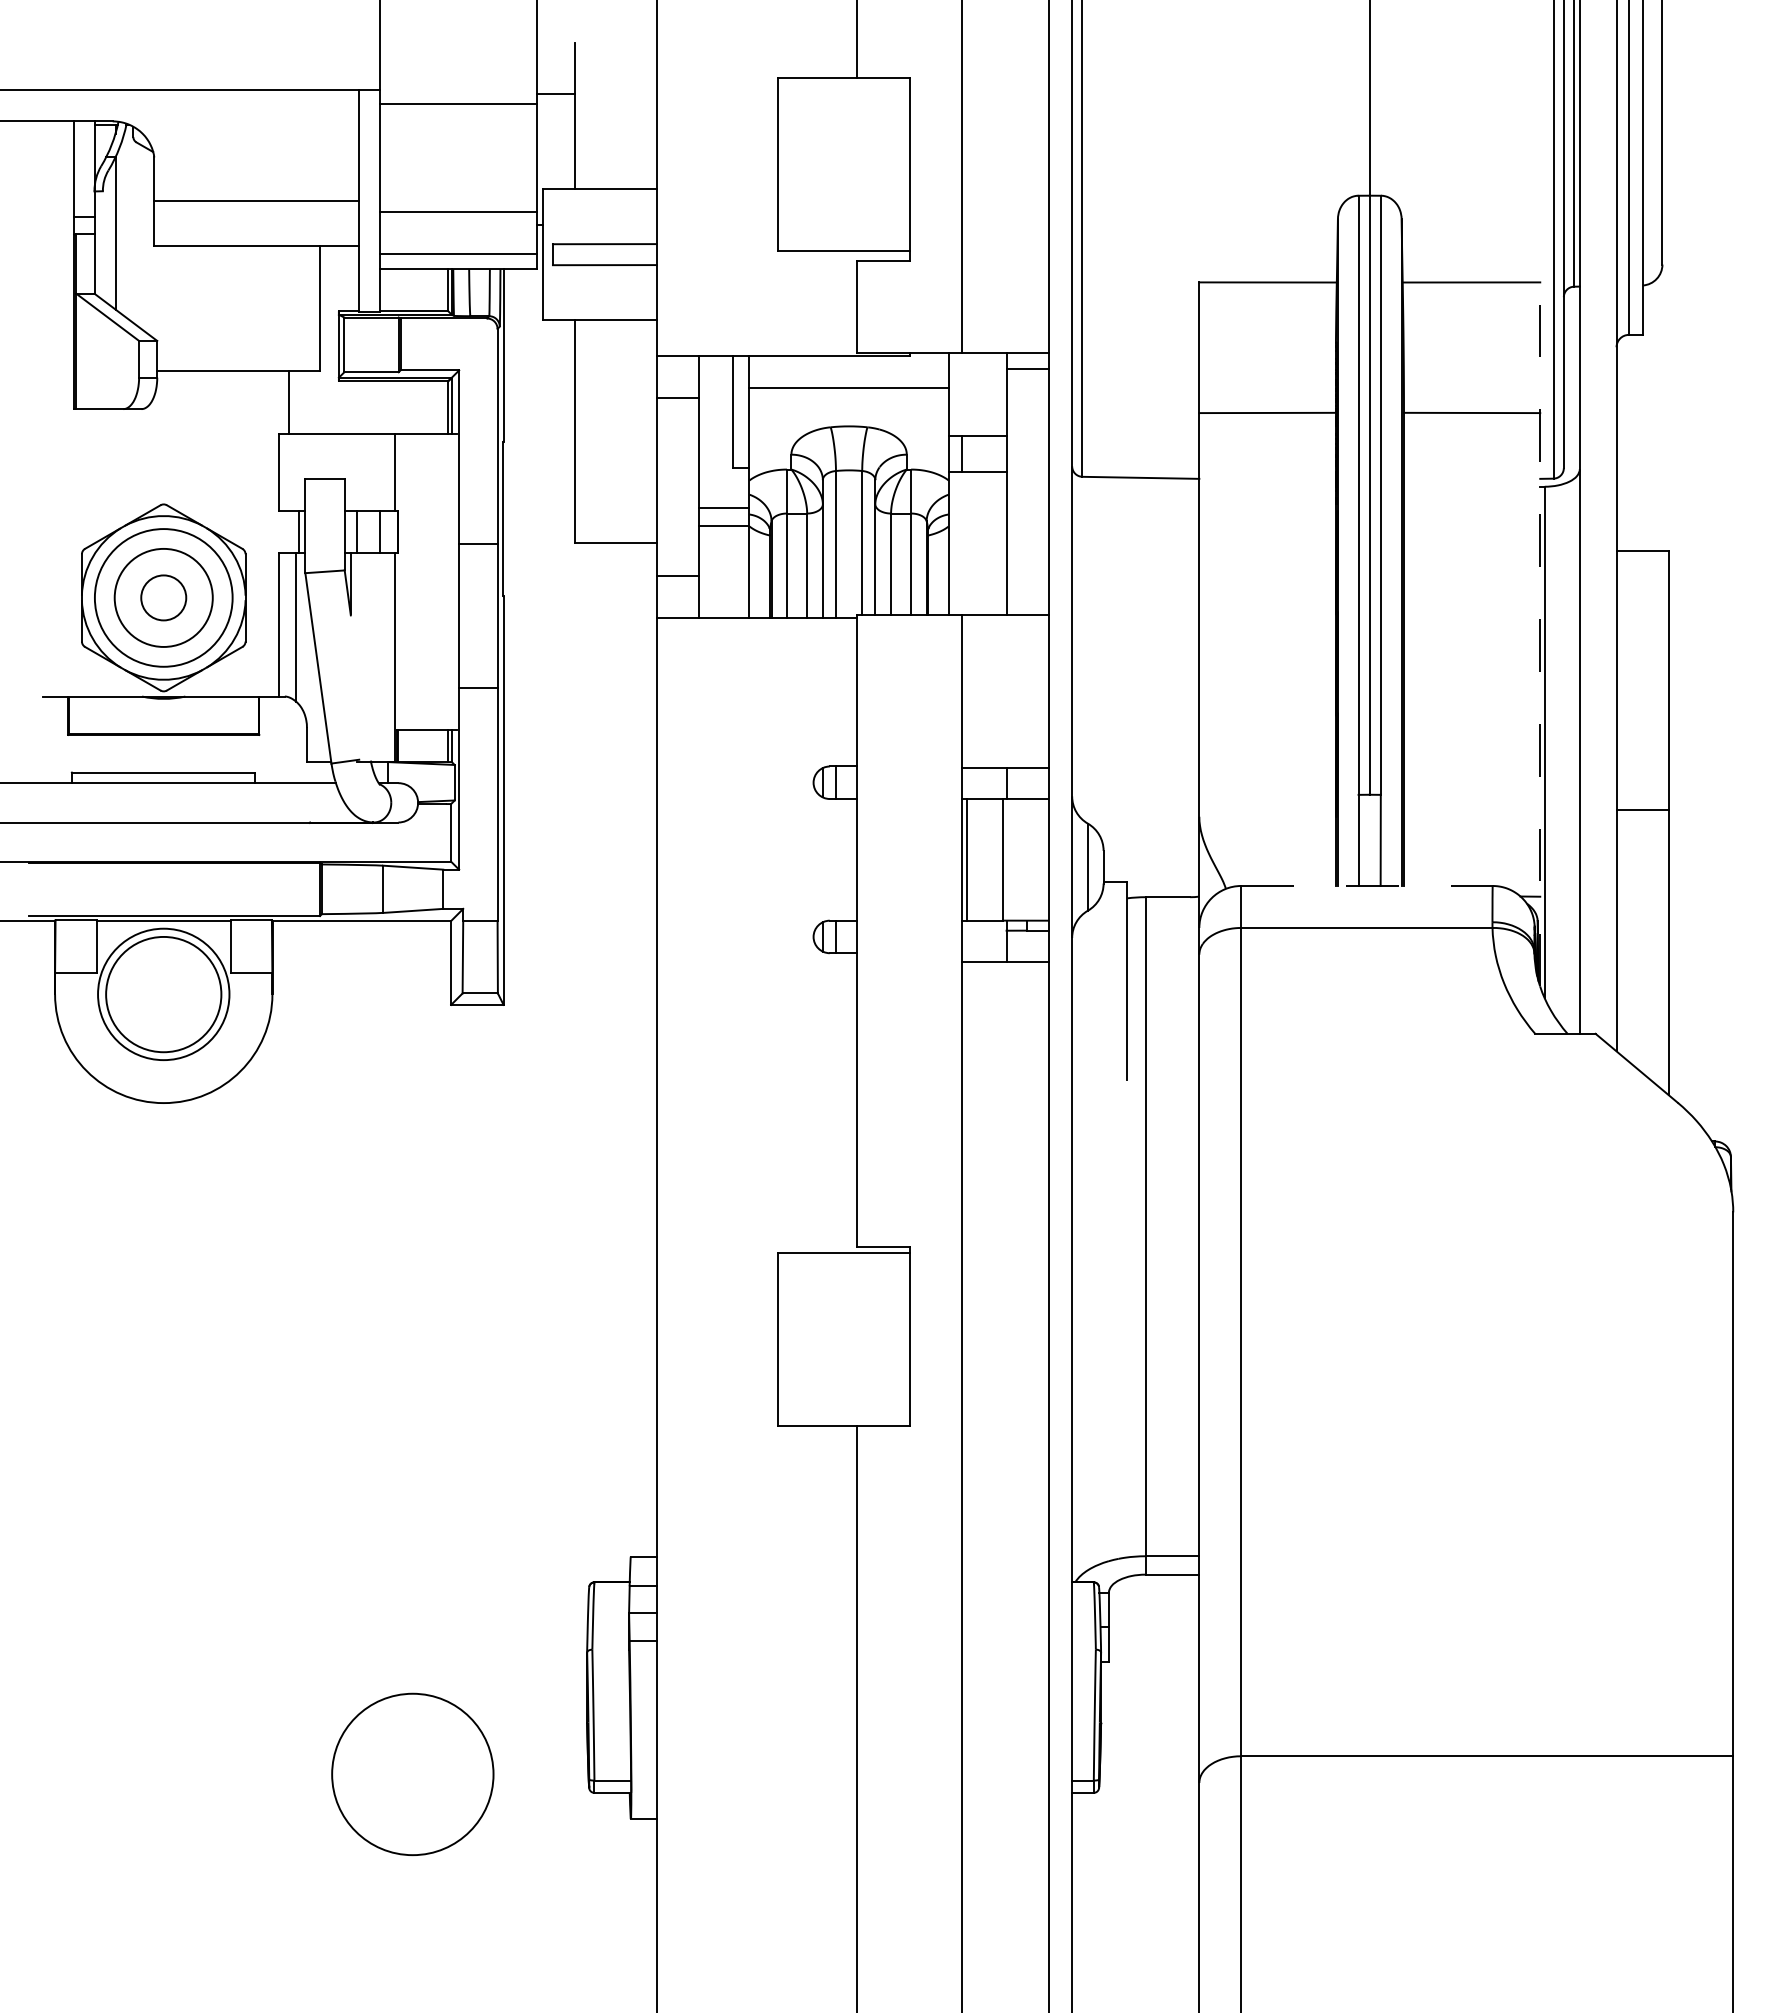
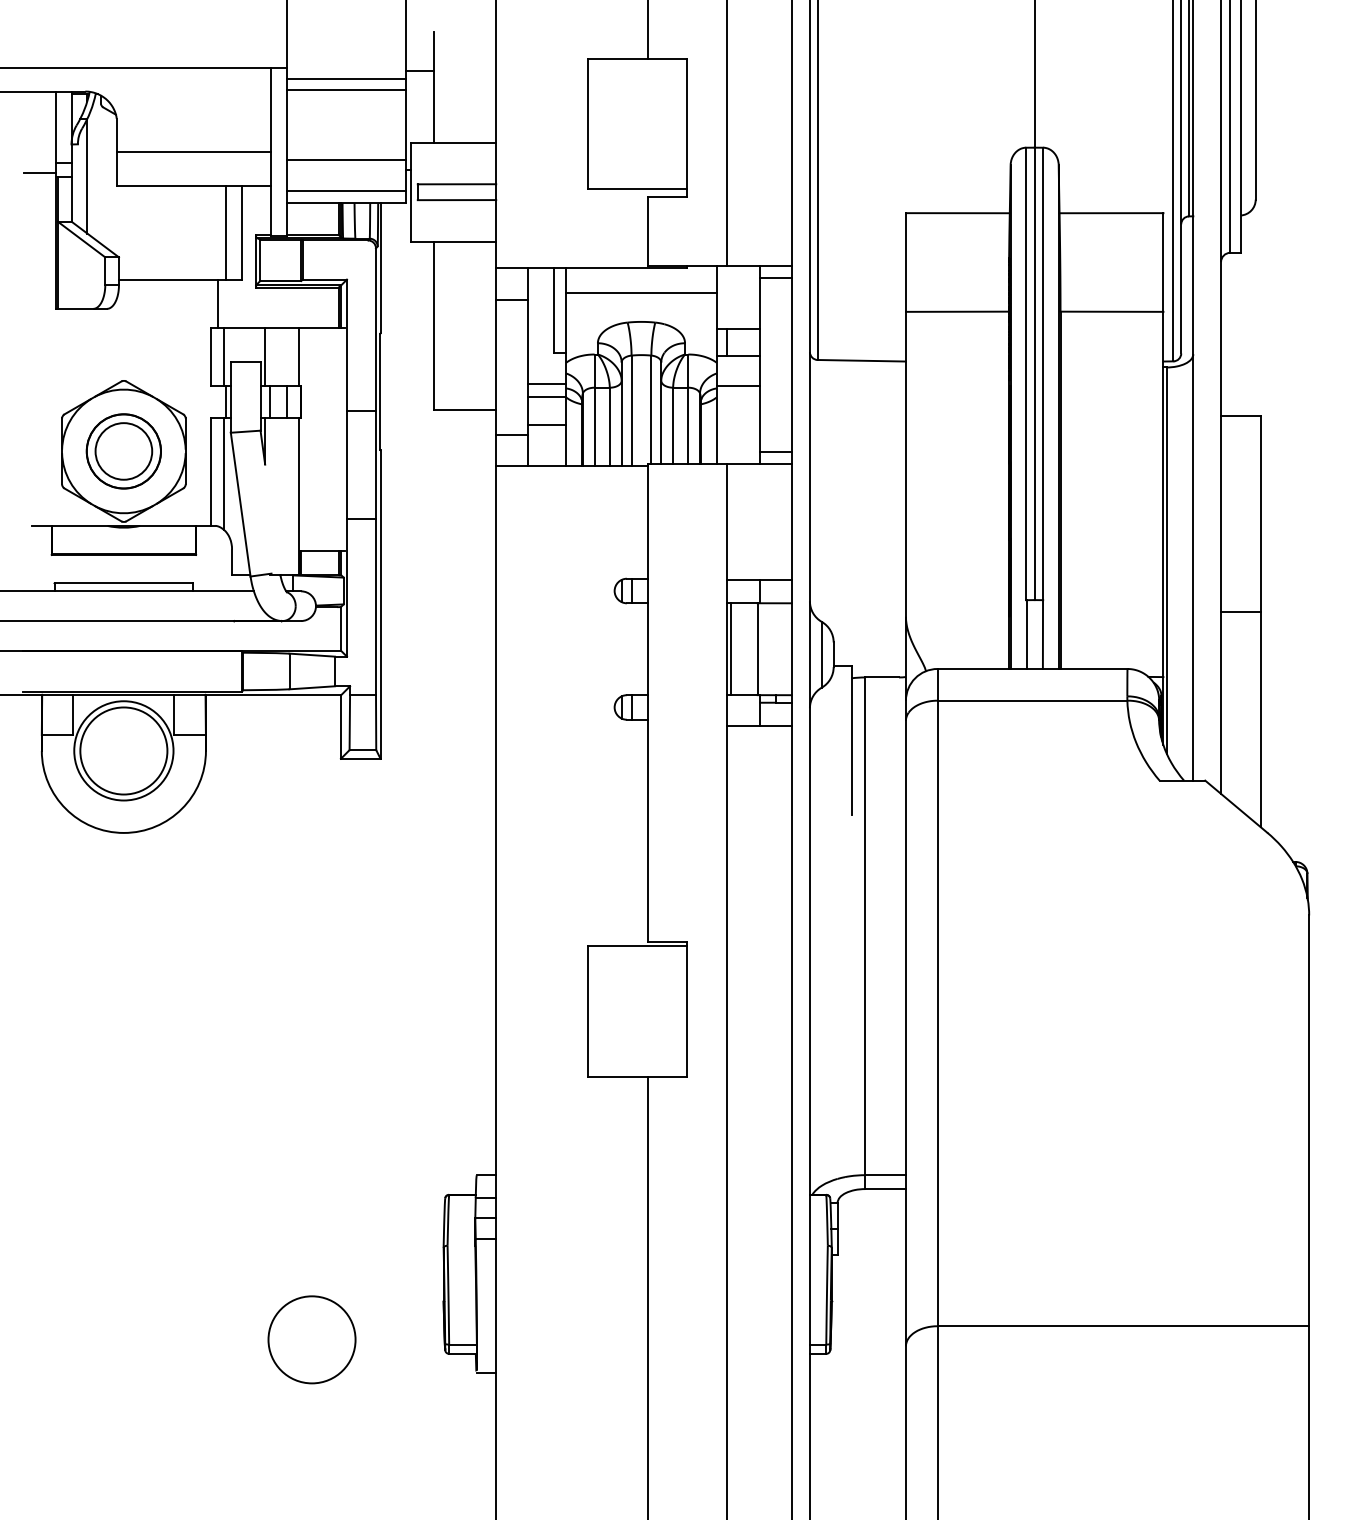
line: (458, 118) -> (346, 89), added
line: (52, 229) -> (39, 173), added
line: (299, 308) -> (226, 232), added
line: (296, 472) -> (224, 356), added
line: (350, 472) -> (264, 356), added
line: (977, 511) -> (738, 386), added
line: (723, 563) -> (546, 425), added
circle: (163, 597) -> (123, 451), size x0.71
circle: (163, 597) -> (123, 451), size x1.67
line: (1027, 599) -> (776, 452), added
line: (1540, 634) -> (1163, 479), dashed -> solid
line: (1367, 885) -> (1032, 668), dashed -> solid
circle: (412, 1773) -> (311, 1339), size x0.71

